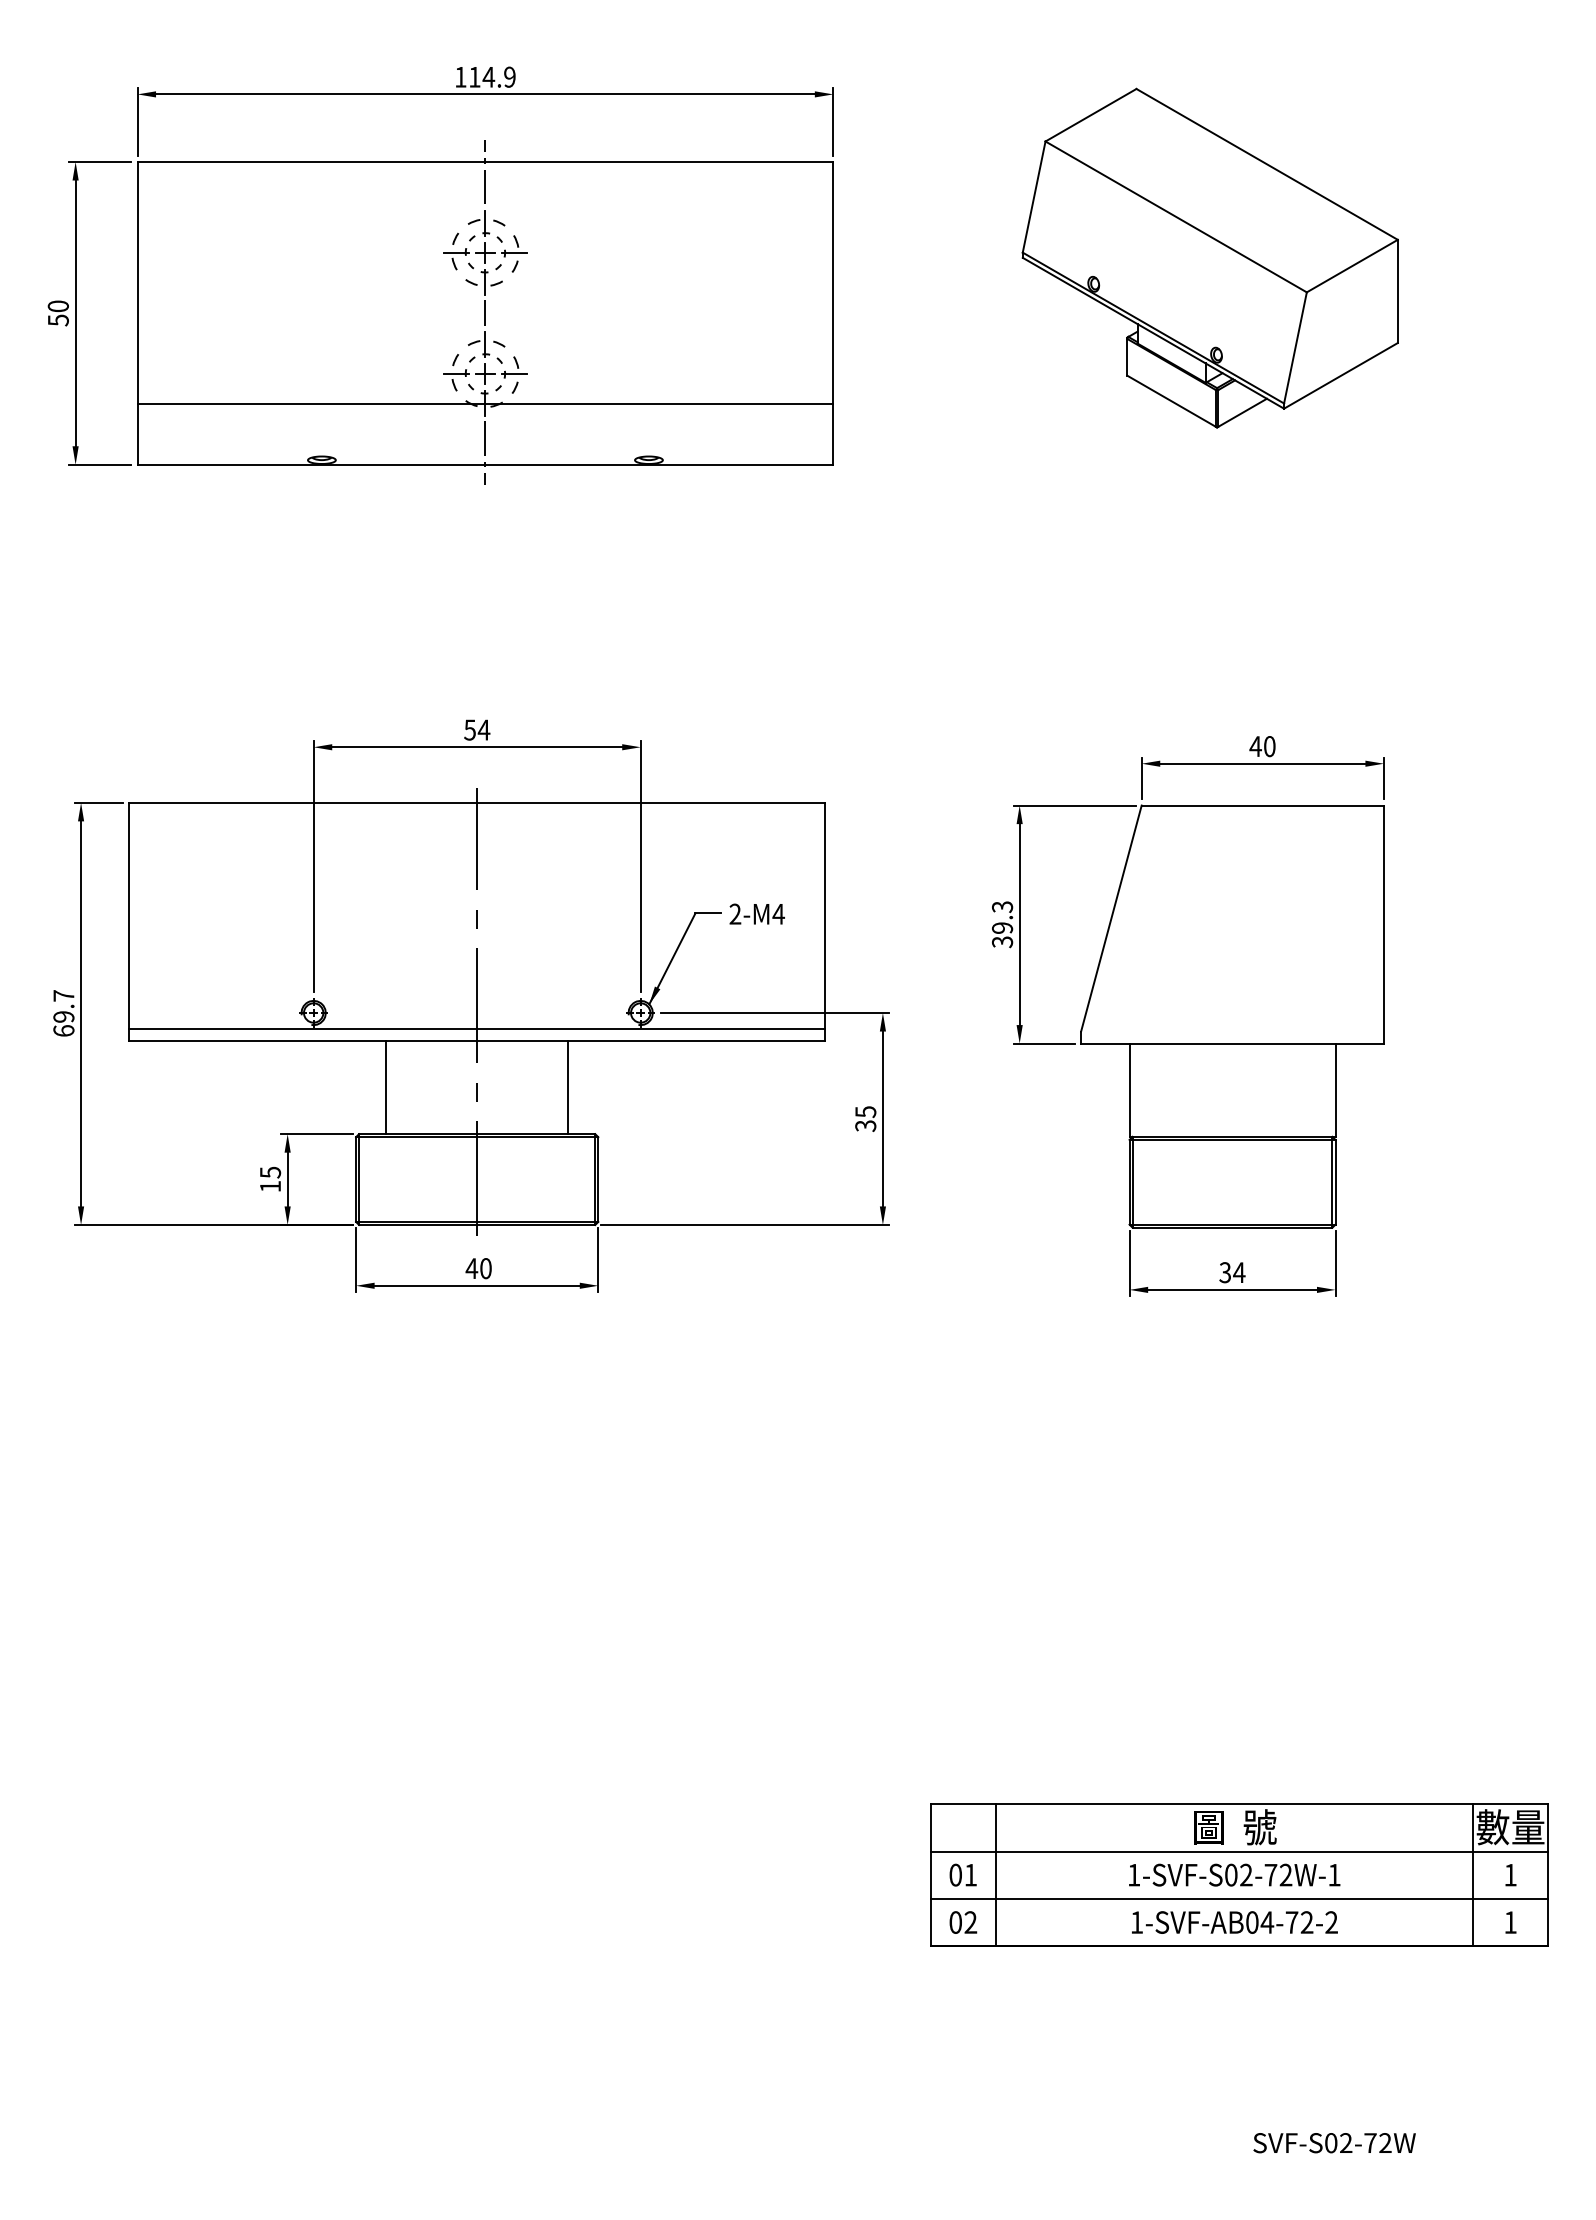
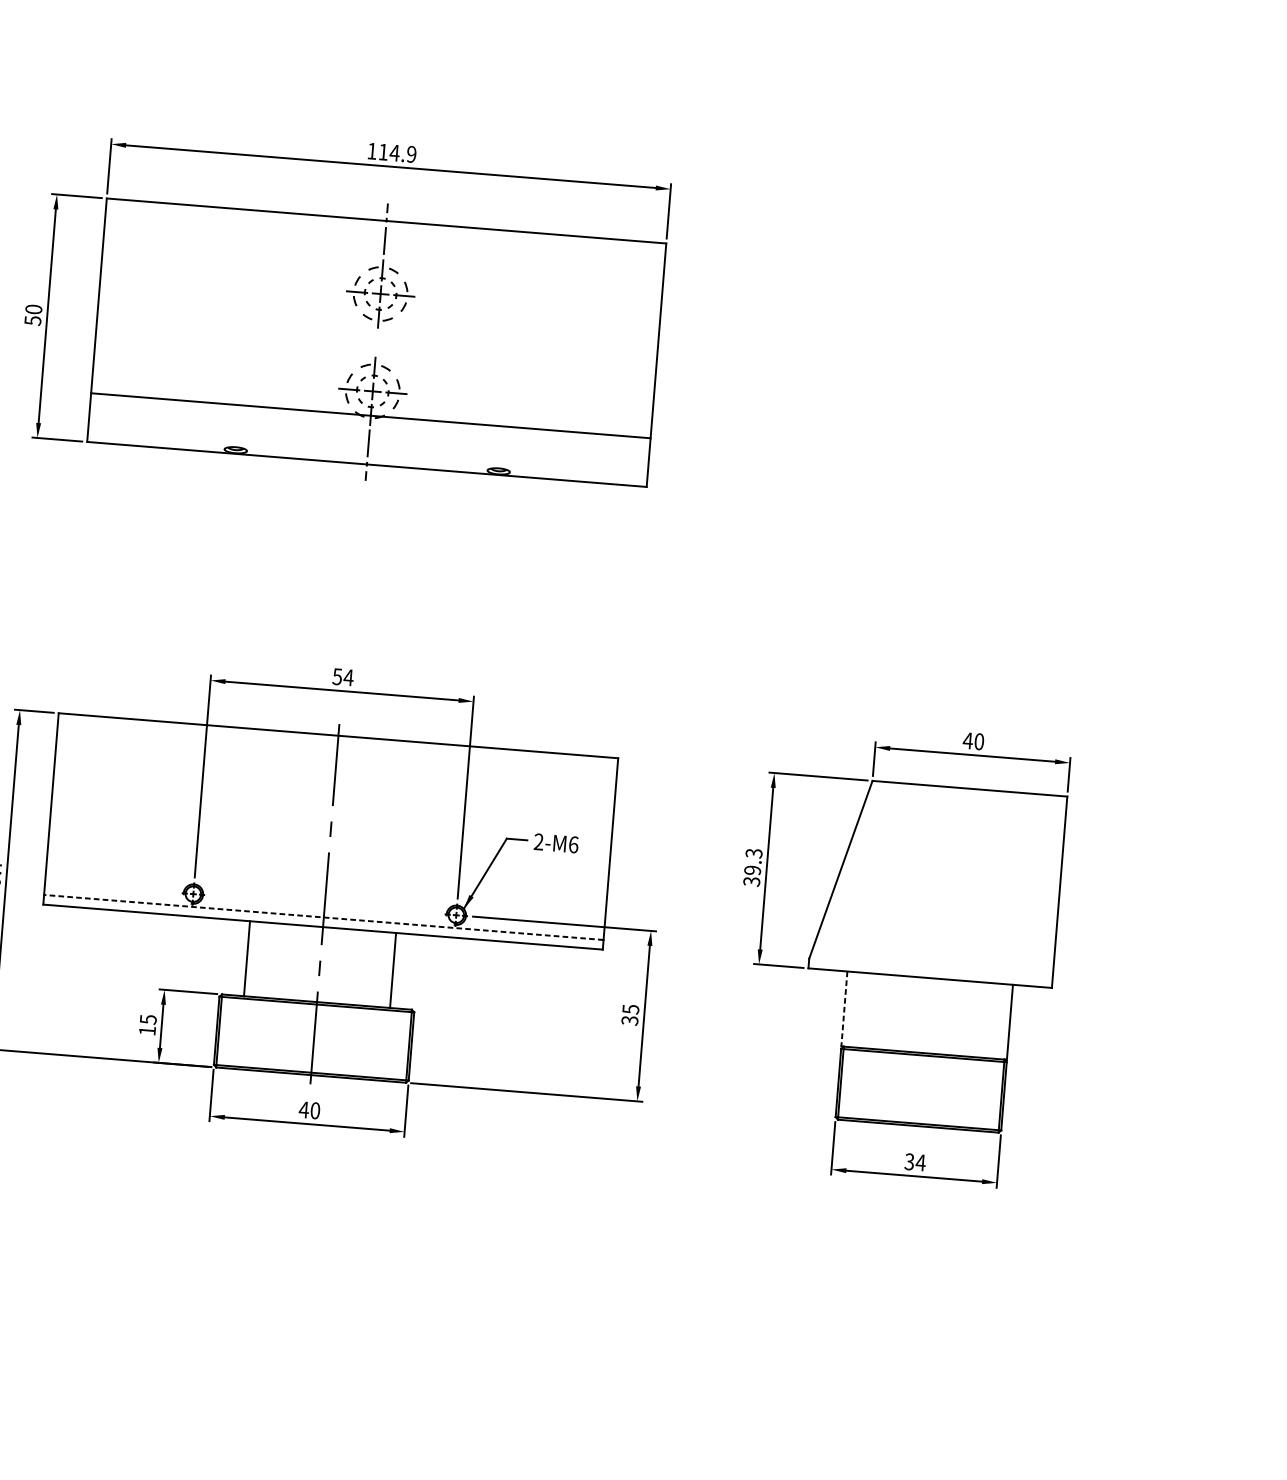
part: (1209, 257) -> (962, 344), removed
line: (485, 312) -> (376, 342), removed
text: (778, 913) -> (573, 844), 2-M4 -> 2-M6
line: (477, 1028) -> (324, 917), solid -> dashed
line: (1129, 1090) -> (844, 1009), solid -> dashed

